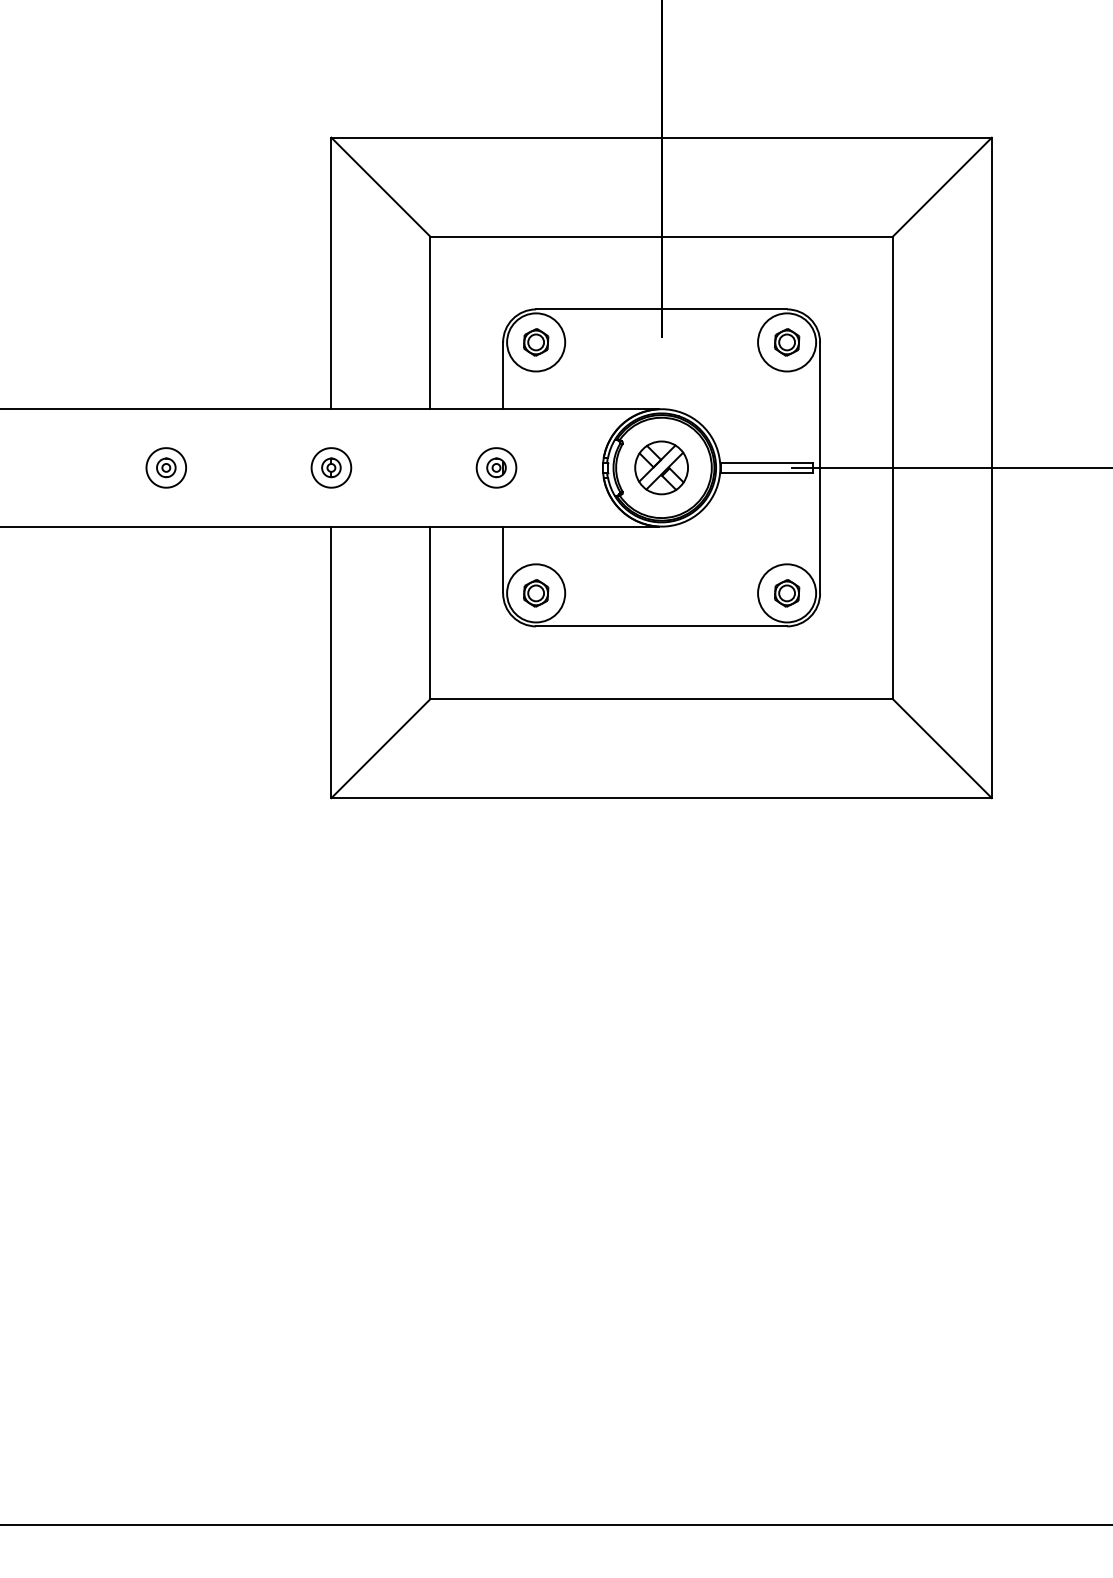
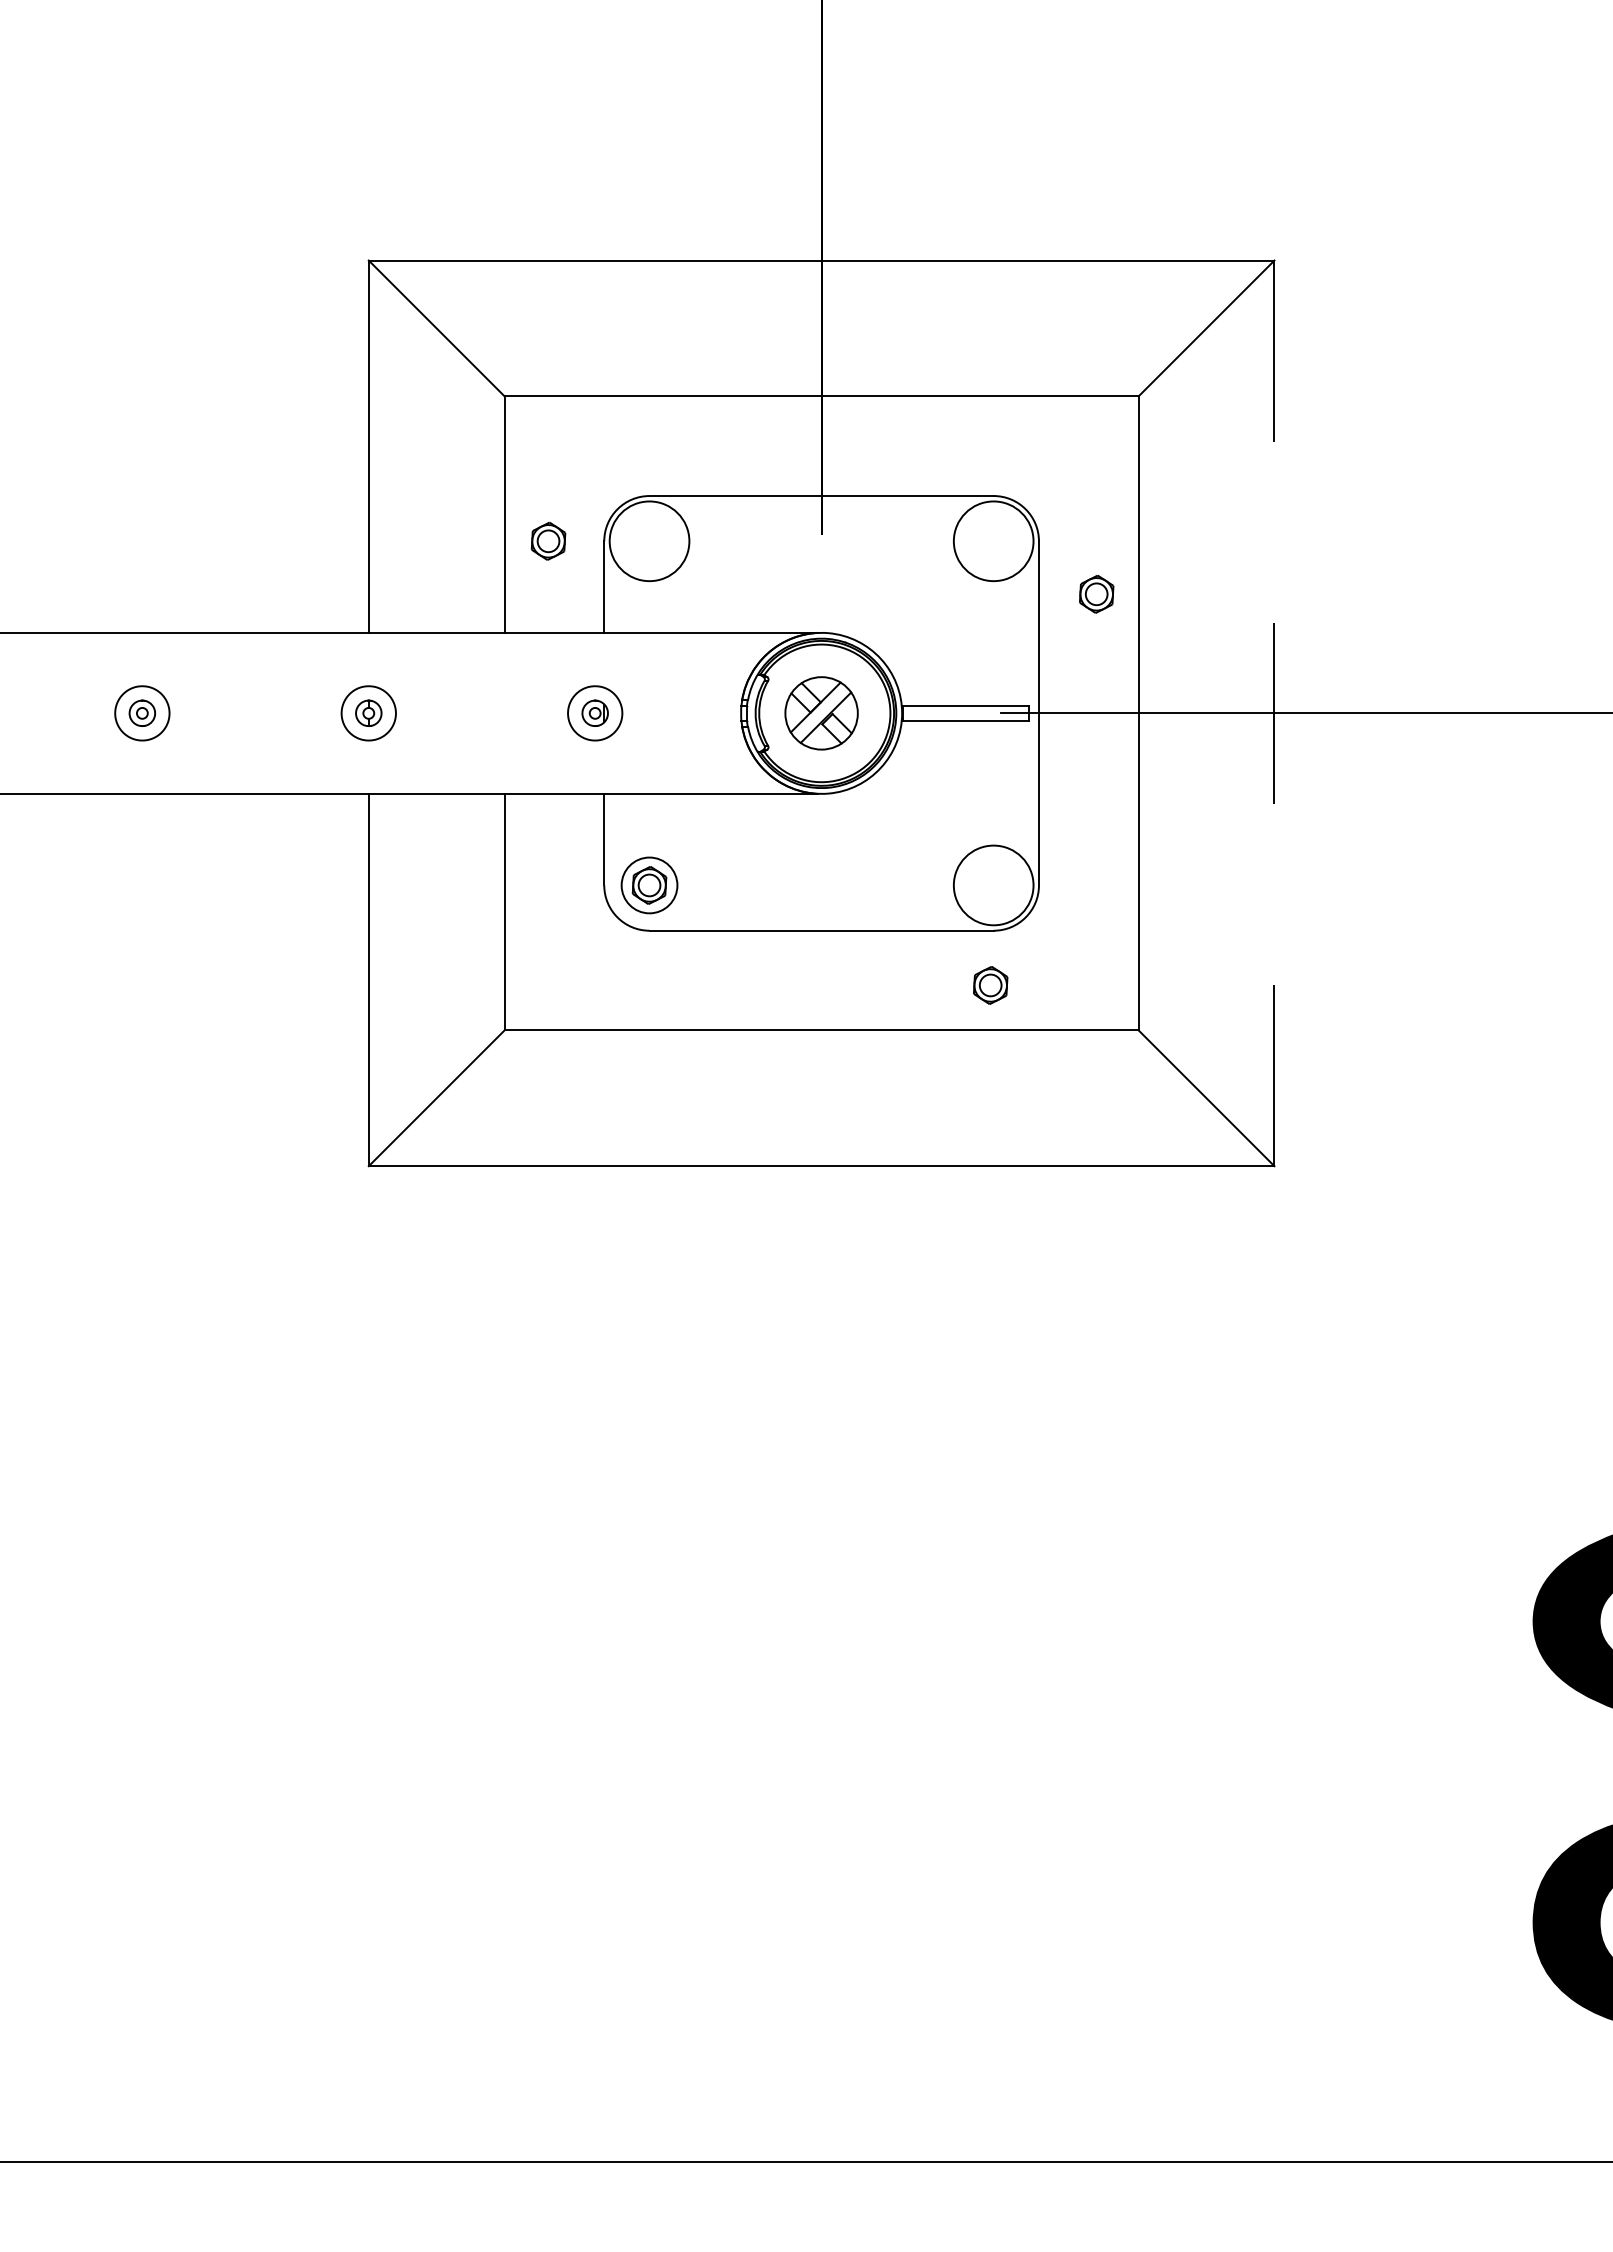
part: (536, 342) -> (548, 541), moved
part: (786, 342) -> (1096, 594), moved
line: (991, 467) -> (1274, 713), solid -> dashed
circle: (536, 593) -> (649, 885), size x0.7
part: (786, 593) -> (990, 985), moved

